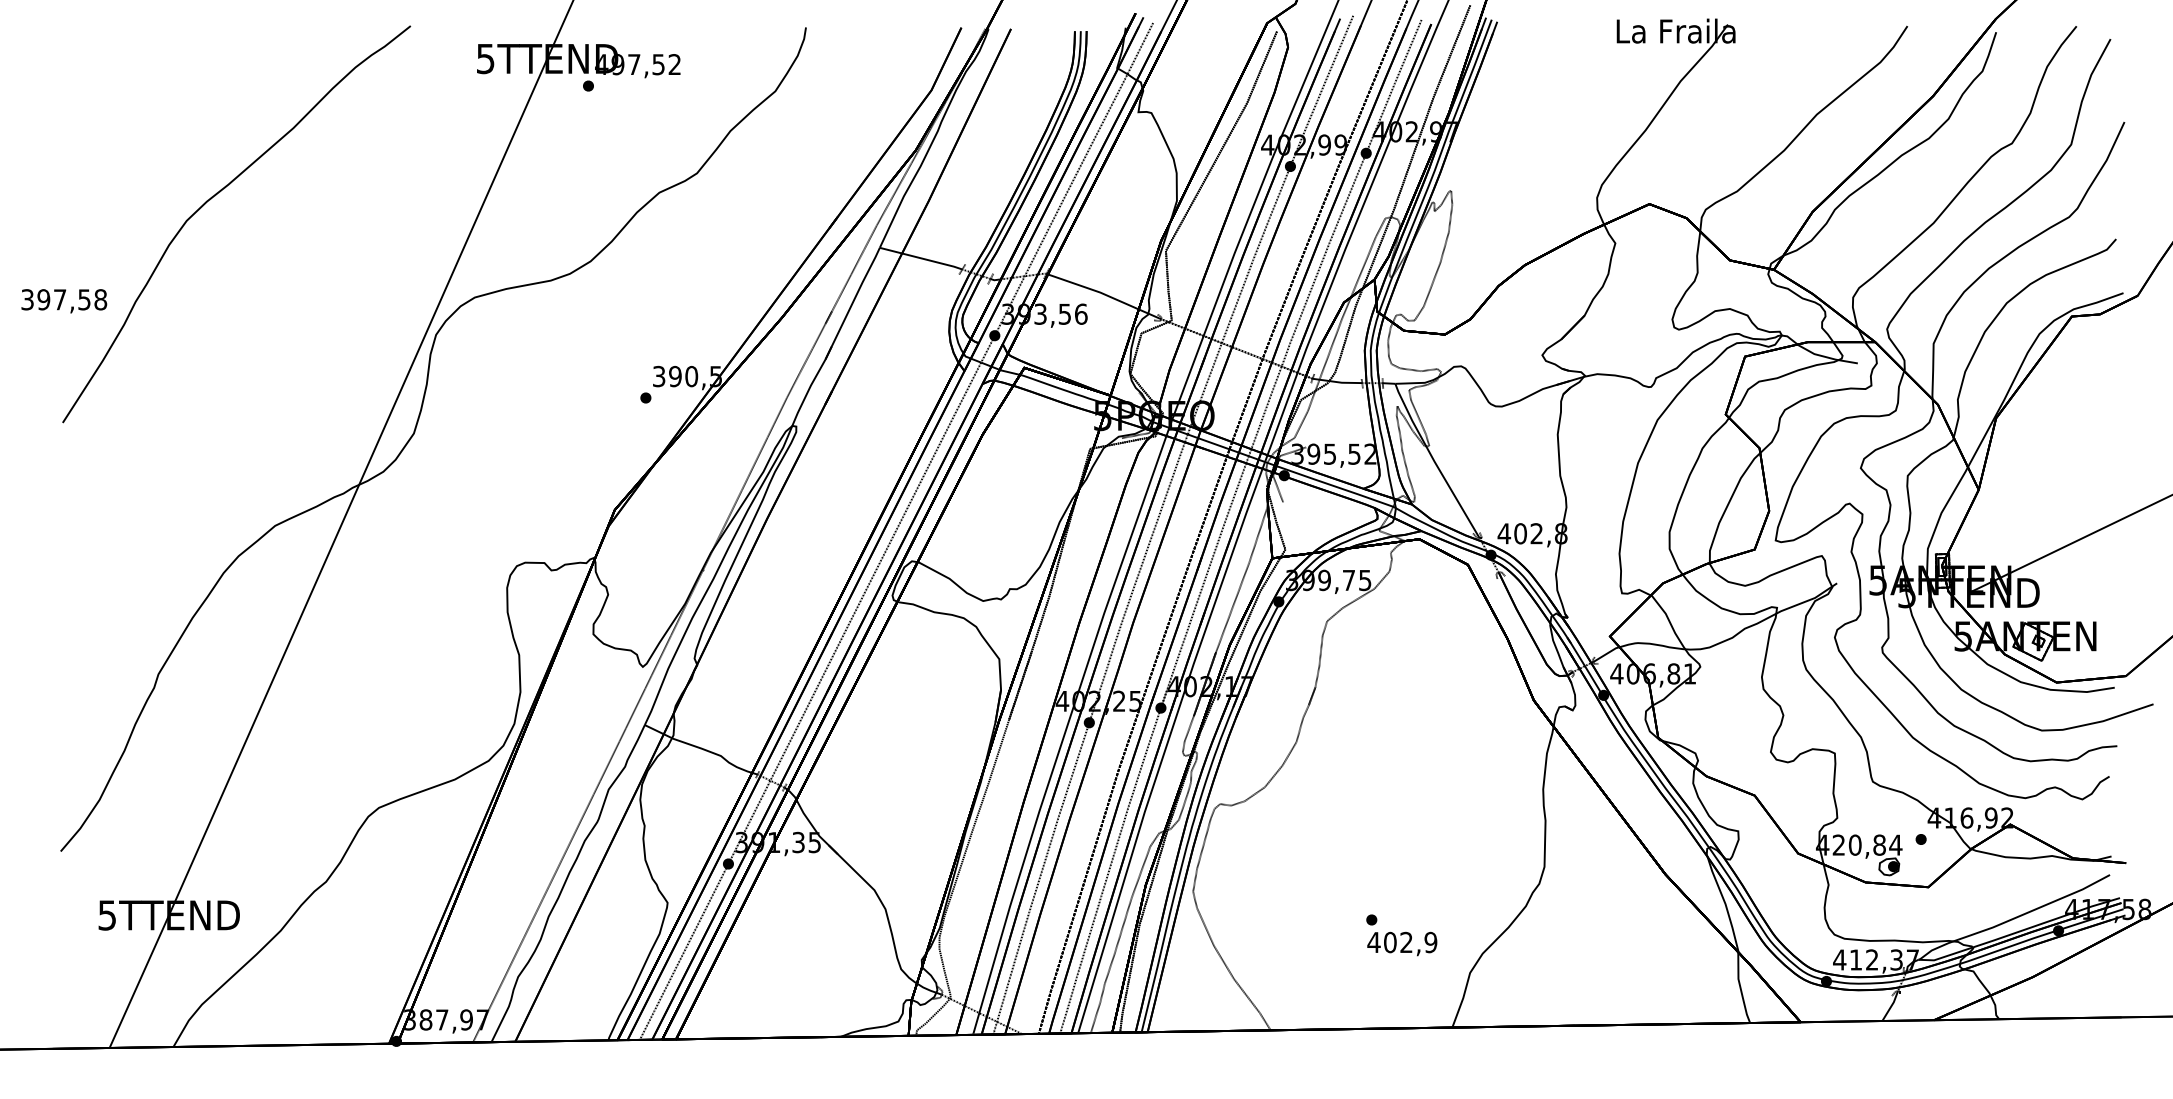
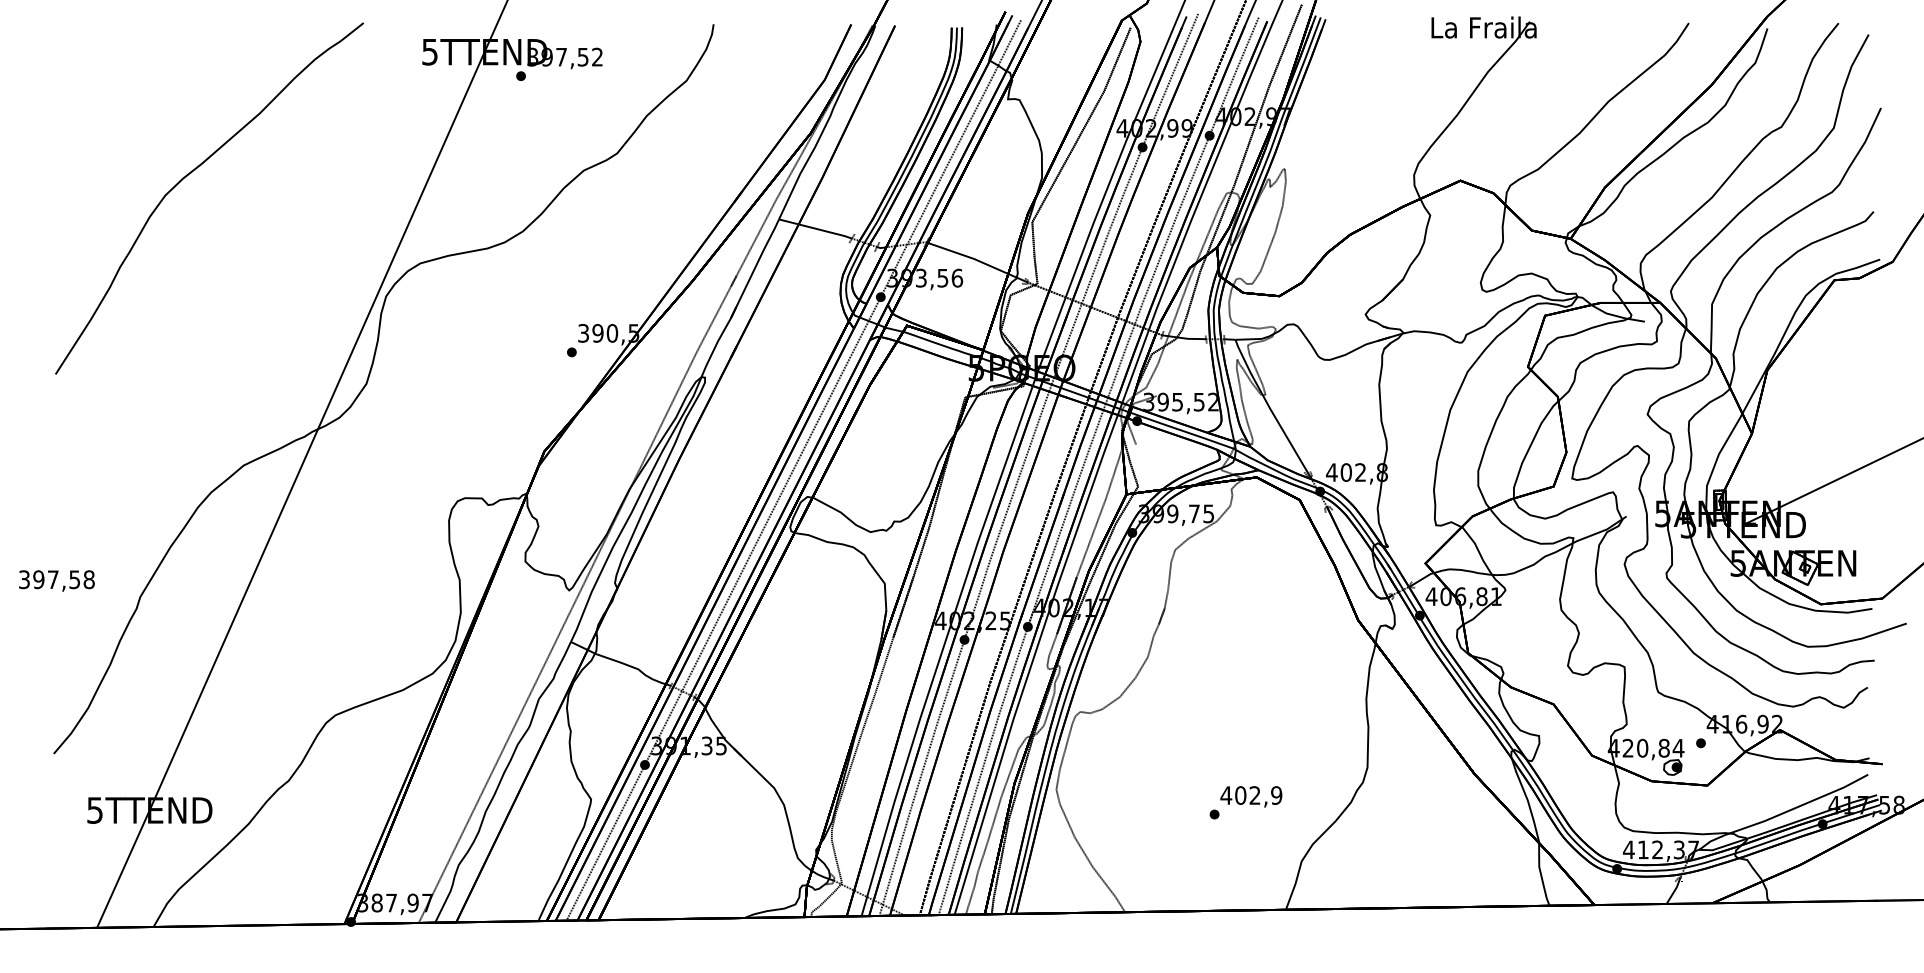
text: (601, 64) -> (532, 57), 497,52 -> 397,52
text: (64, 301) -> (57, 581), moved
text: (1402, 943) -> (1251, 796), moved

